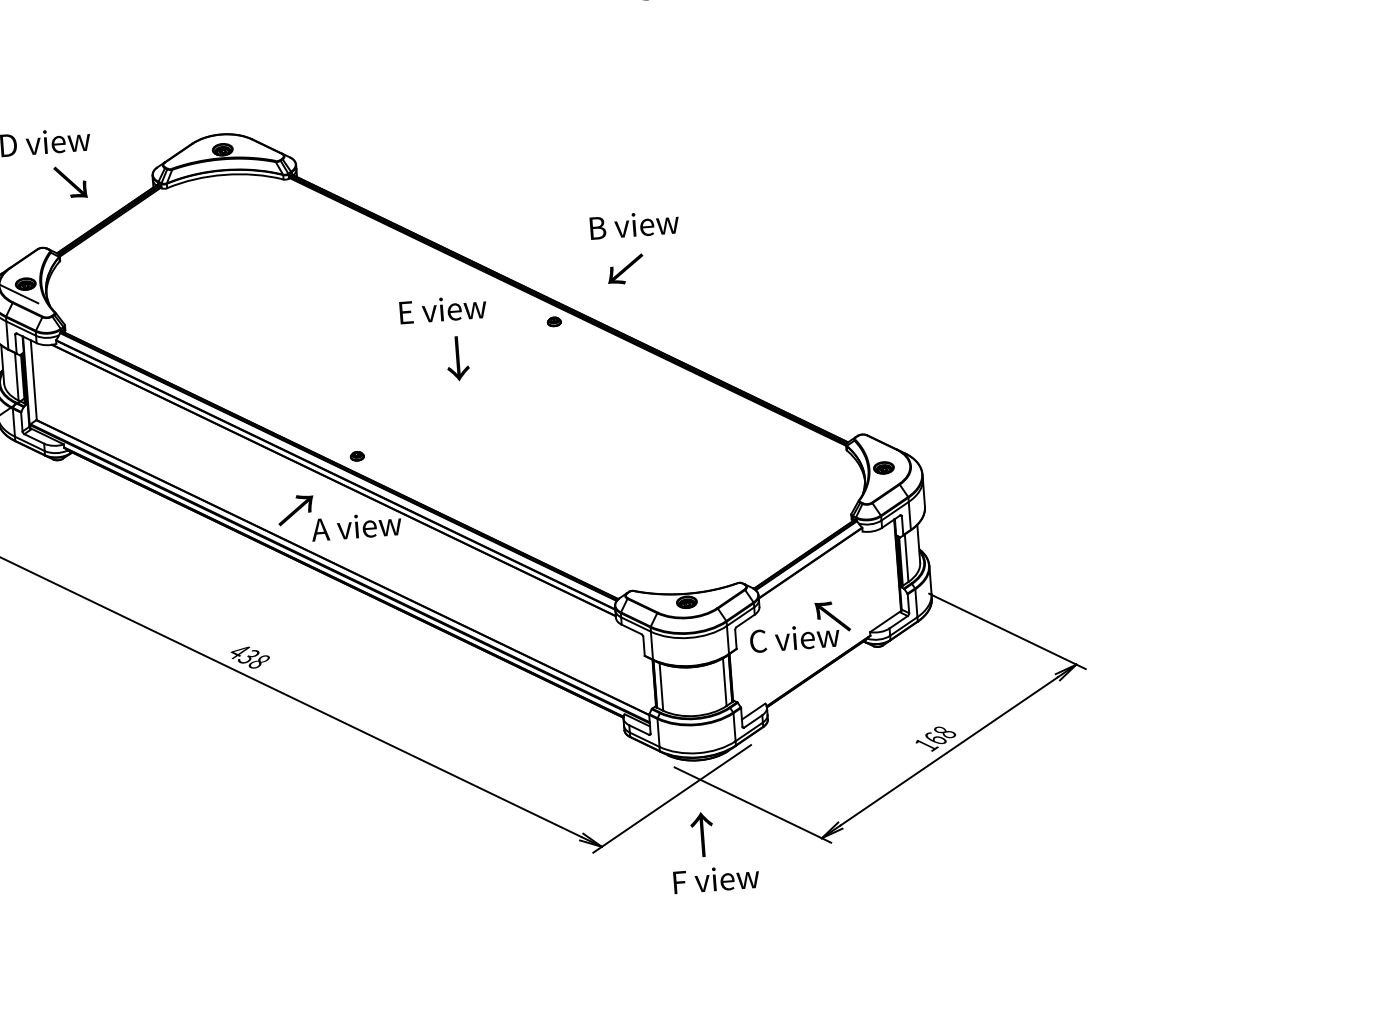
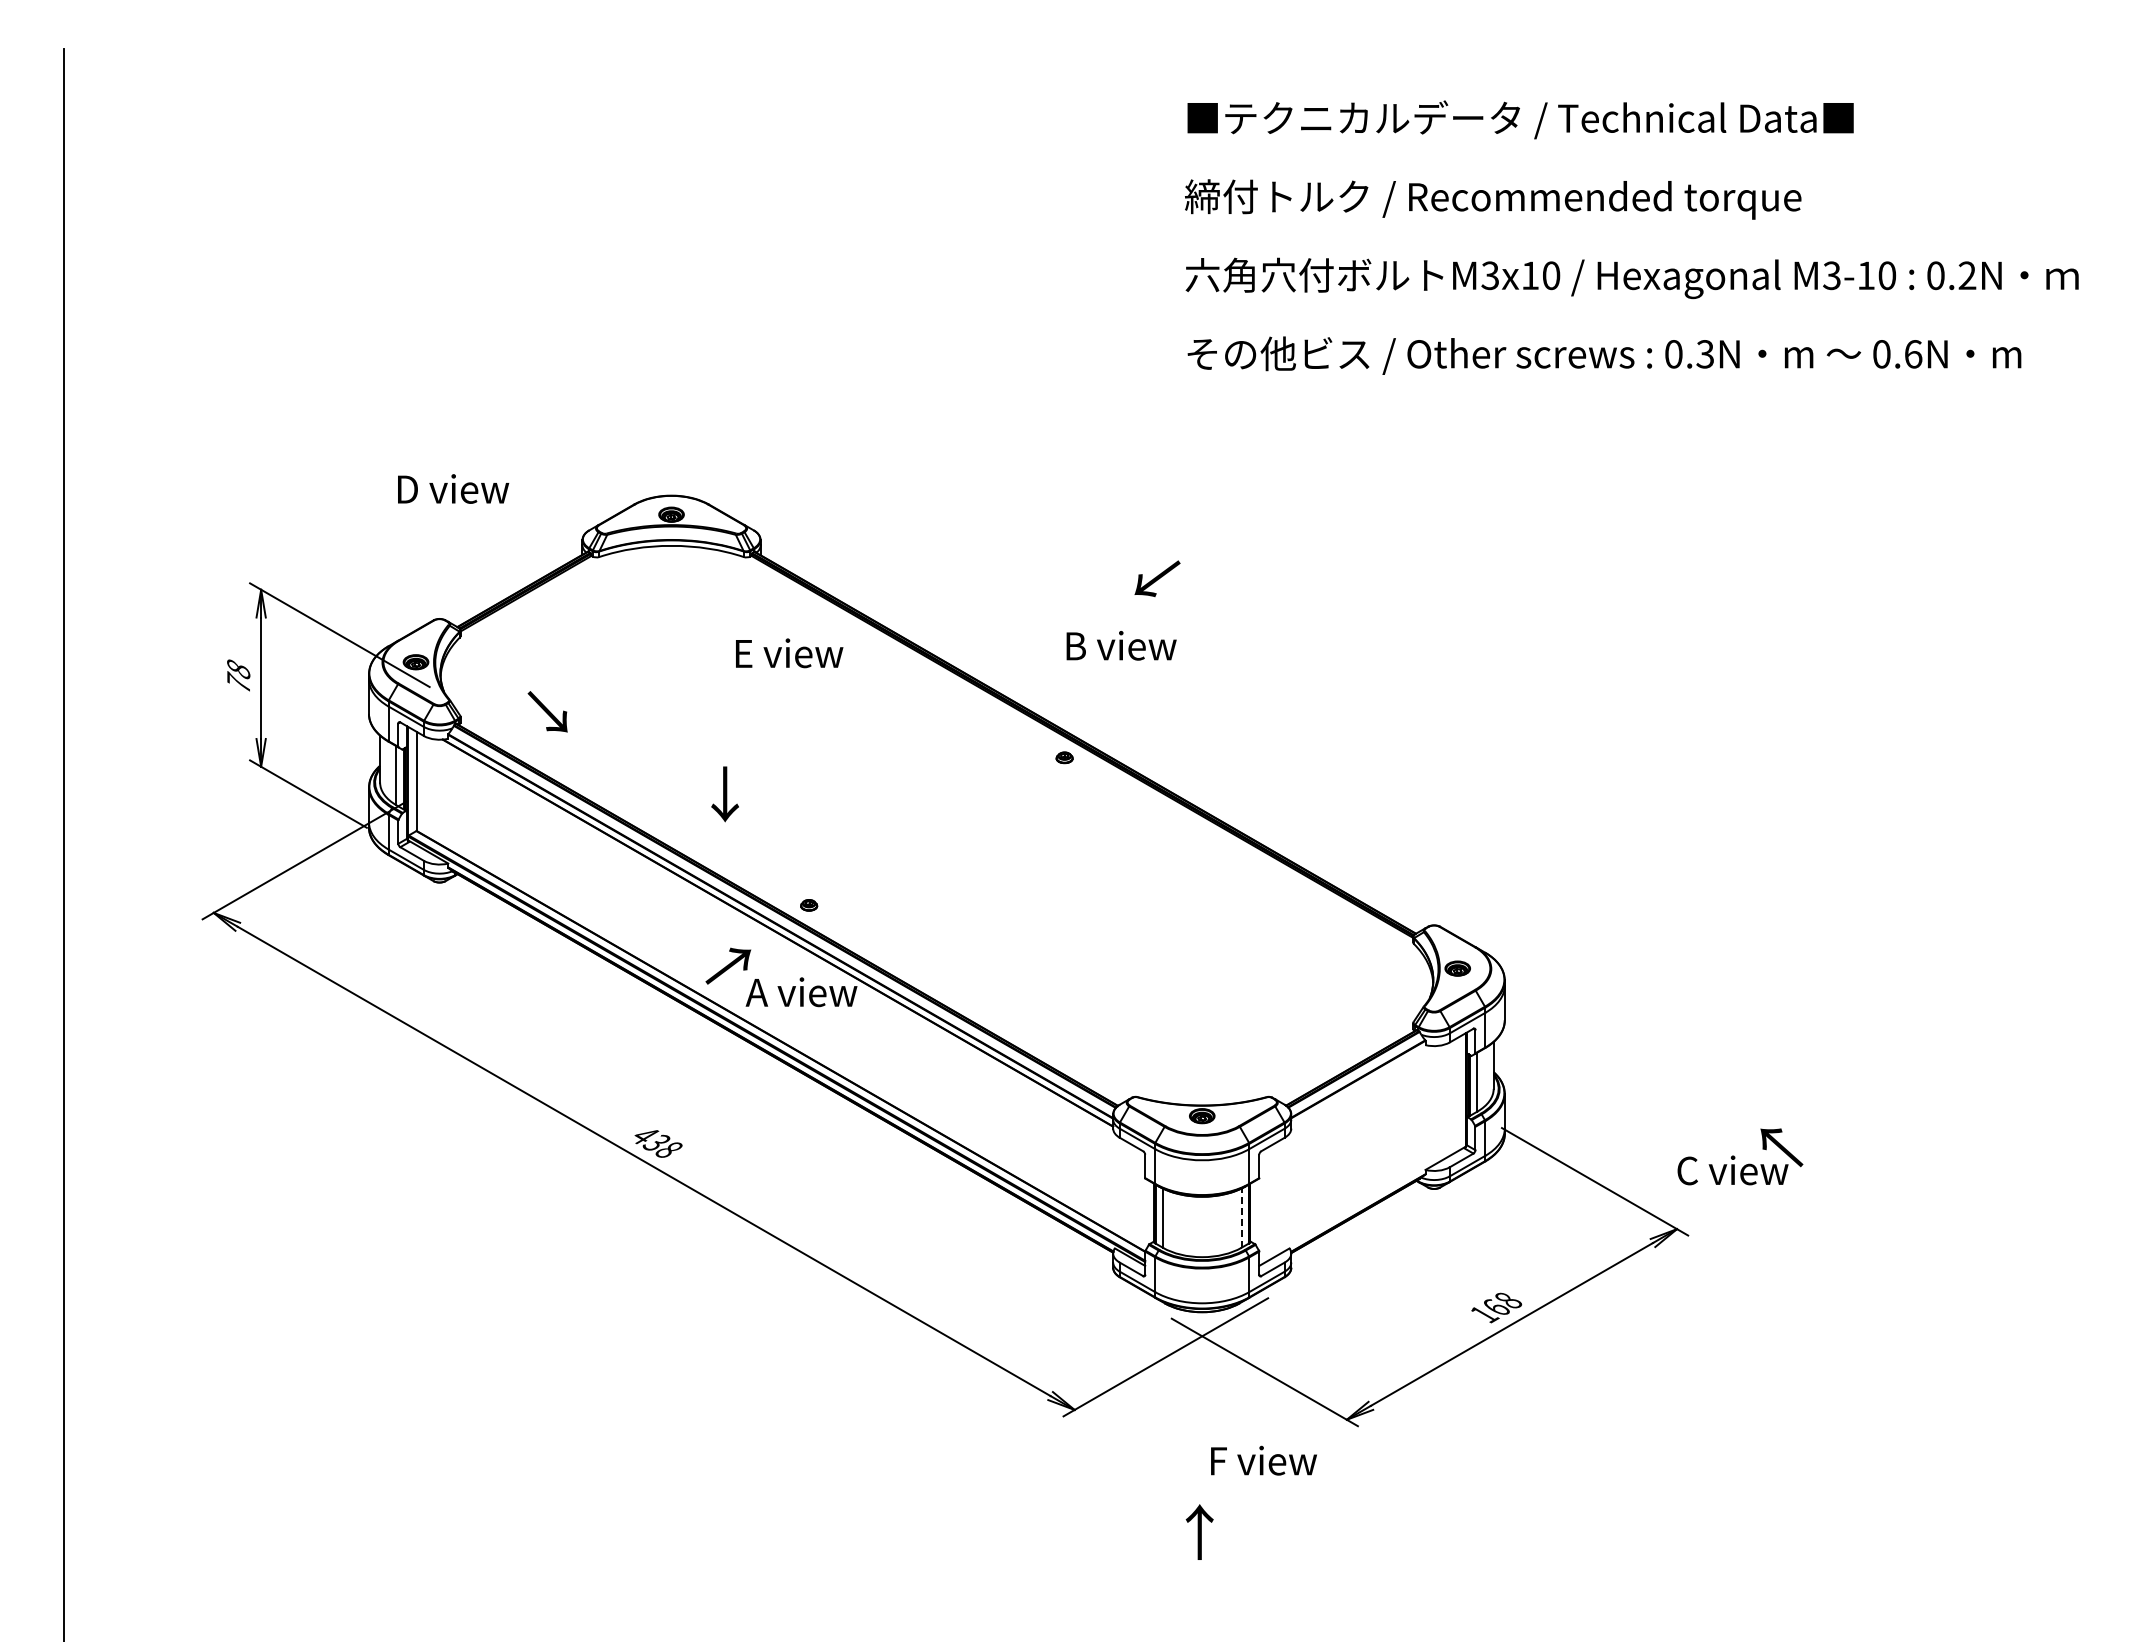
text: (70, 182) -> (547, 711), moved
text: (634, 224) -> (1121, 645), moved
text: (625, 269) -> (1157, 578), moved
text: (443, 309) -> (789, 653), moved
text: (457, 358) -> (724, 794), moved
text: (799, 626) -> (1740, 1156), moved
line: (724, 682) -> (1241, 1218), solid -> dashed
text: (702, 834) -> (1199, 1531), moved
text: (716, 879) -> (1263, 1460), moved

